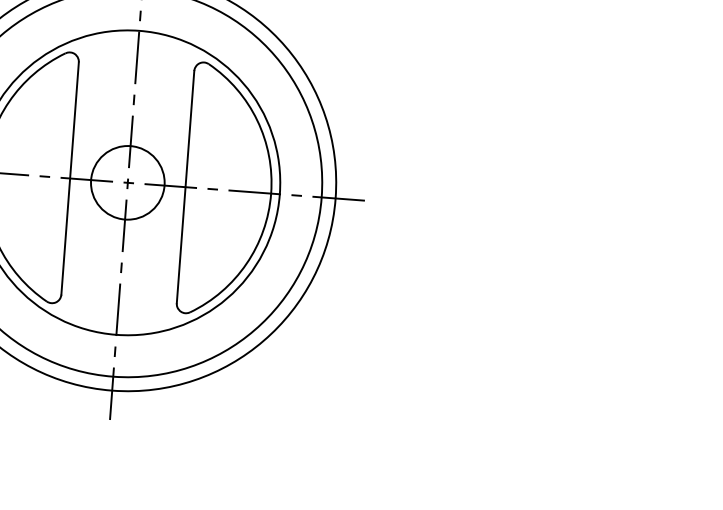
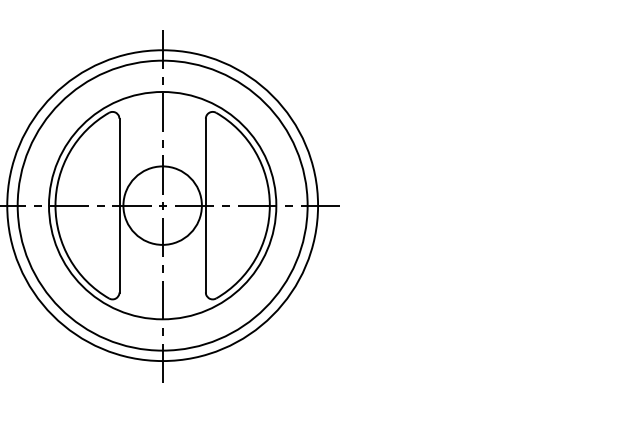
circle: (127, 182) -> (162, 205), size x1.43

